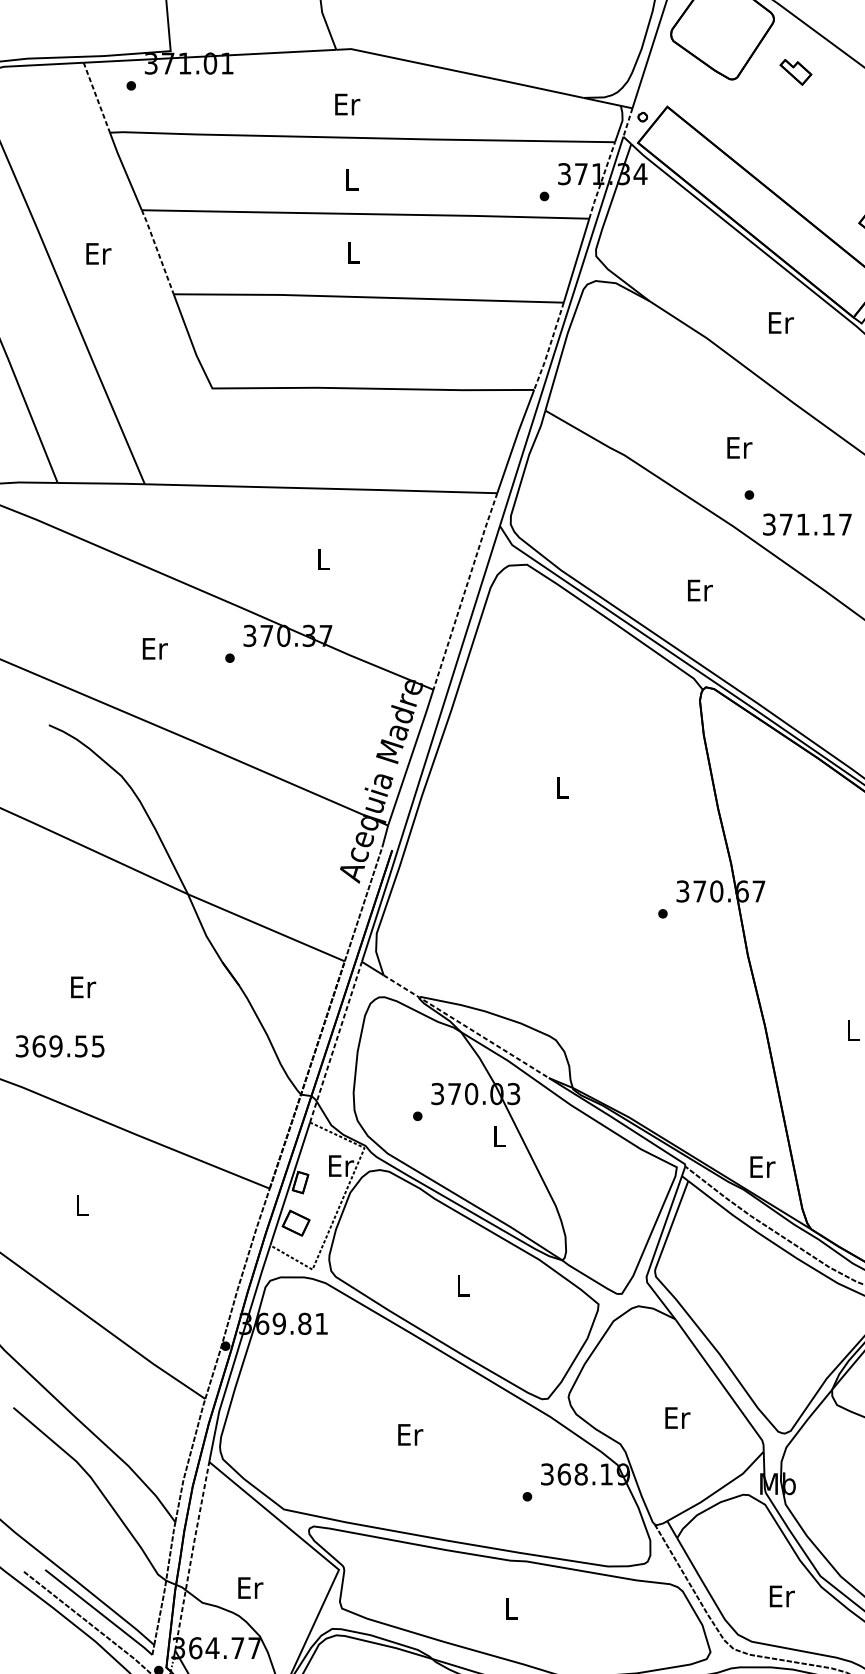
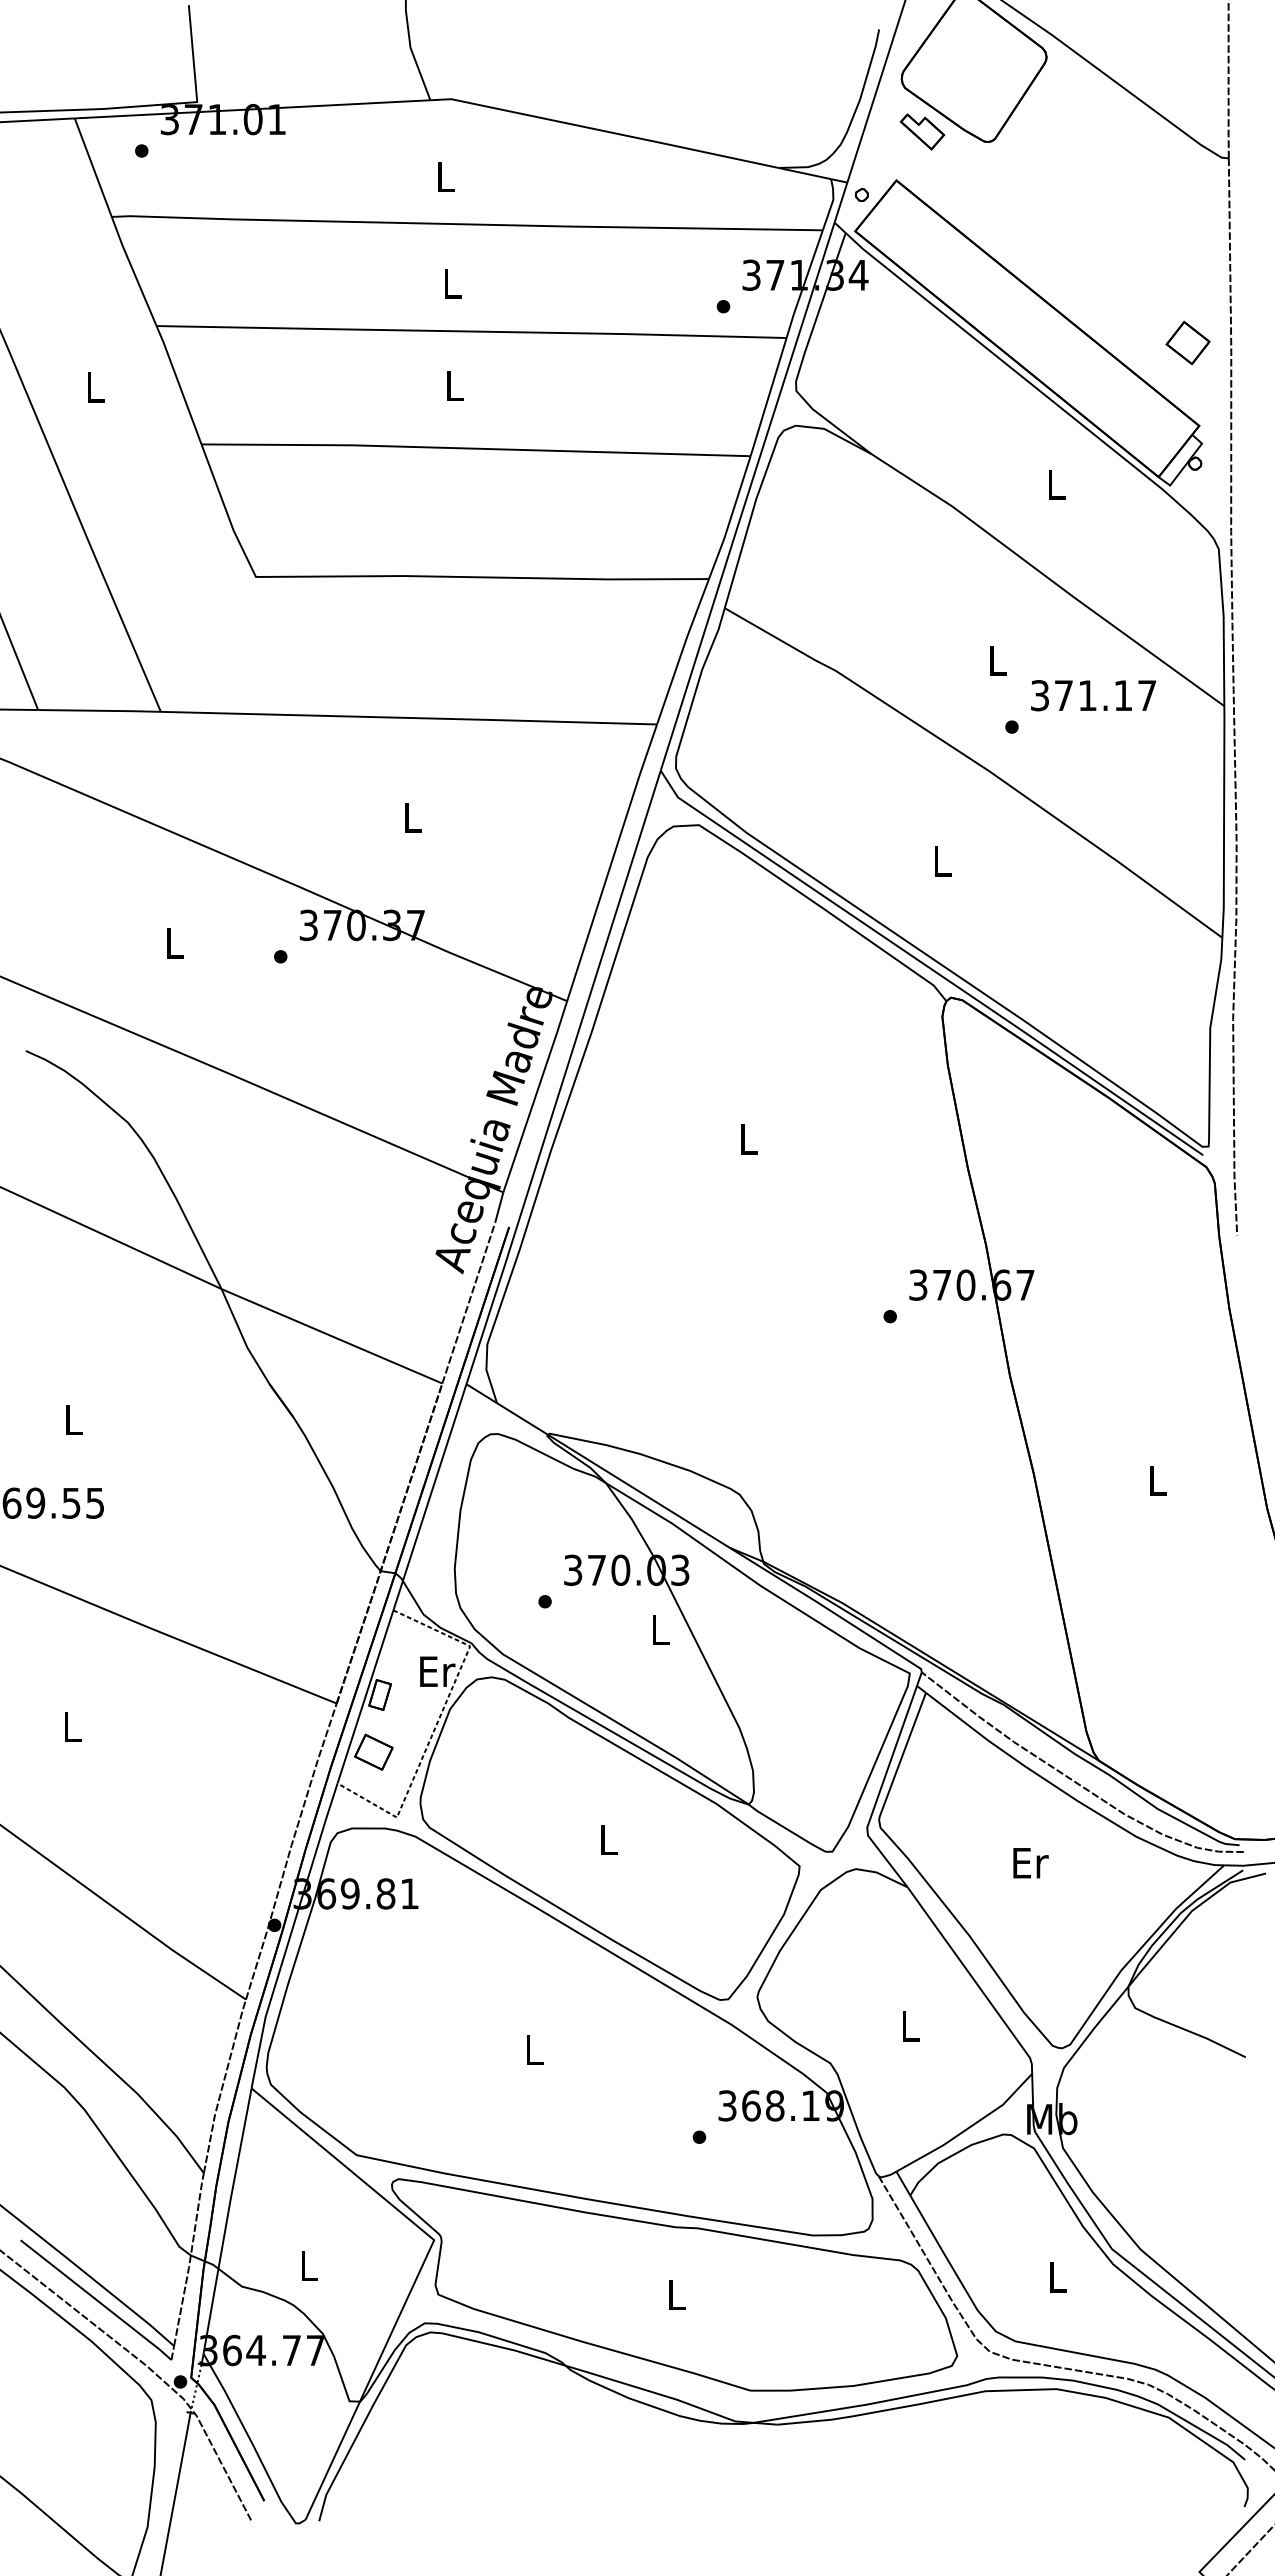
part: (795, 72) -> (922, 131), moved
line: (97, 97) -> (93, 167), dashed -> solid
text: (347, 104) -> (446, 177), Er -> L
line: (627, 123) -> (840, 203), dashed -> solid
line: (602, 180) -> (804, 284), dashed -> solid
line: (158, 251) -> (179, 384), dashed -> solid
text: (98, 253) -> (95, 387), Er -> L
text: (781, 322) -> (1056, 484), Er -> L
line: (549, 347) -> (730, 519), dashed -> solid
text: (739, 447) -> (998, 660), Er -> L
text: (807, 524) -> (1093, 695), moved
text: (700, 590) -> (942, 861), Er -> L
line: (464, 591) -> (611, 862), dashed -> solid
text: (155, 648) -> (175, 943), Er -> L
text: (83, 987) -> (74, 1420), Er -> L
line: (466, 1026) -> (613, 1475), dashed -> solid
line: (335, 1042) -> (429, 1497), dashed -> solid
text: (762, 1167) -> (1030, 1863), moved
text: (677, 1418) -> (910, 2026), Er -> L
text: (410, 1435) -> (534, 2050), Er -> L
line: (192, 1555) -> (227, 2220), dashed -> solid
text: (250, 1587) -> (309, 2265), Er -> L
text: (782, 1596) -> (1058, 2277), Er -> L

